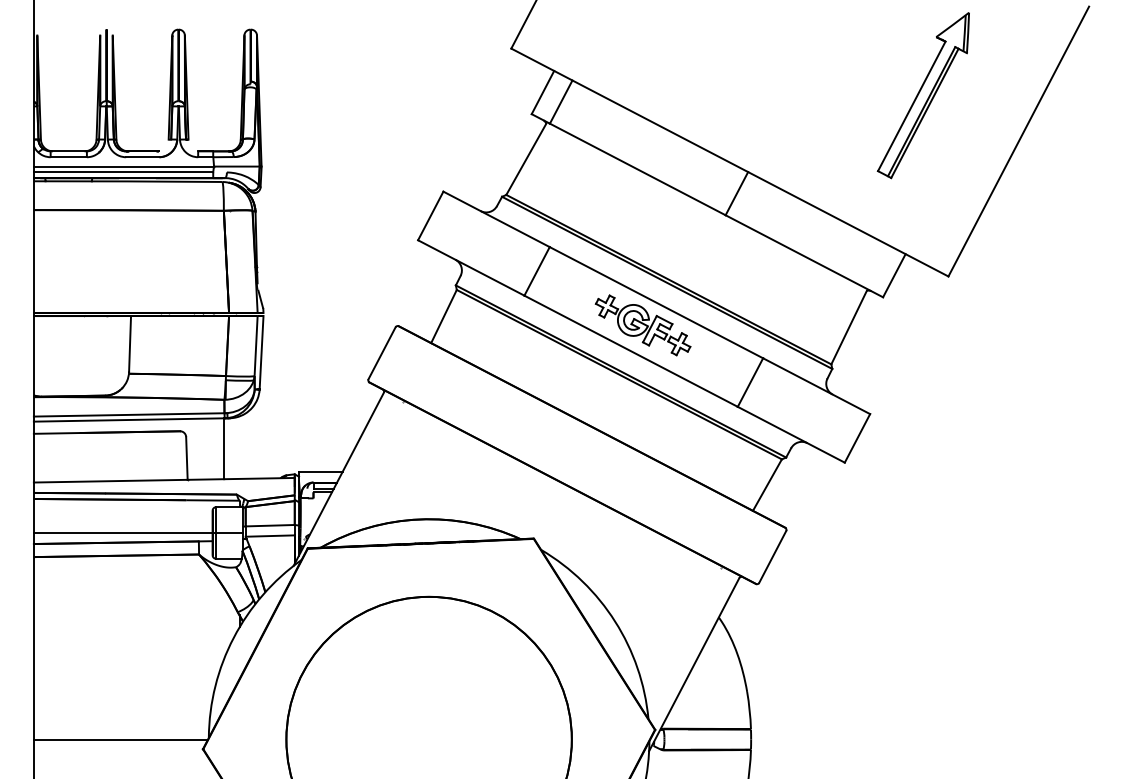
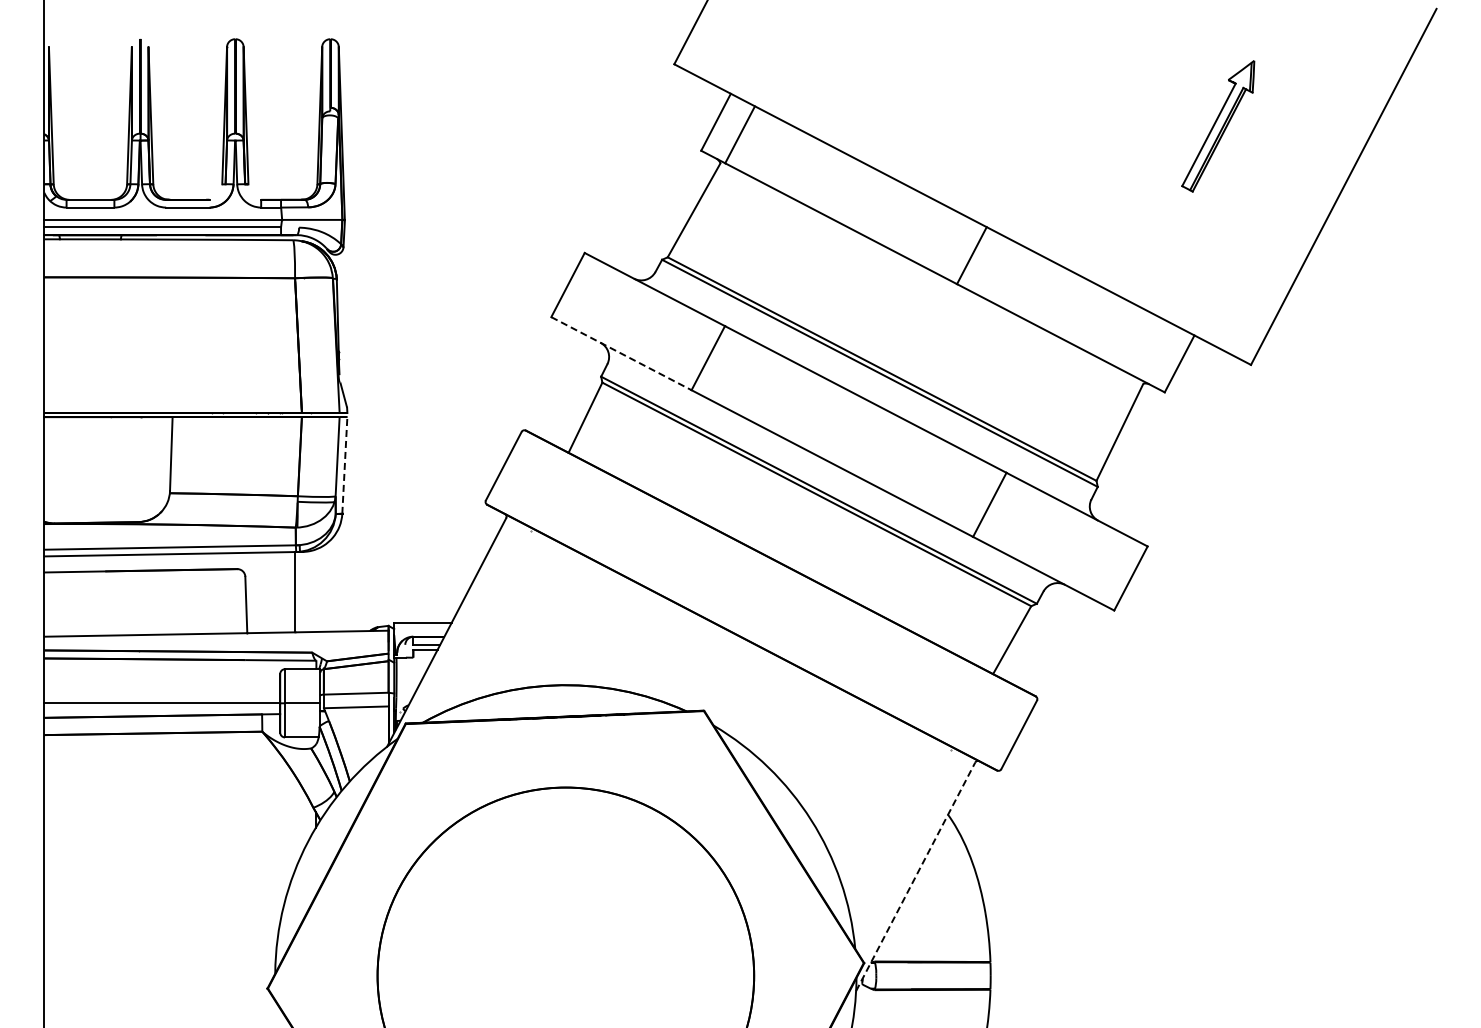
part: (923, 95) -> (1218, 126), size x0.6
line: (471, 267) -> (621, 353), solid -> dashed
part: (642, 325) -> (847, 429), removed
line: (261, 351) -> (344, 464), solid -> dashed
line: (694, 664) -> (915, 876), solid -> dashed
line: (121, 739) -> (159, 975), removed

